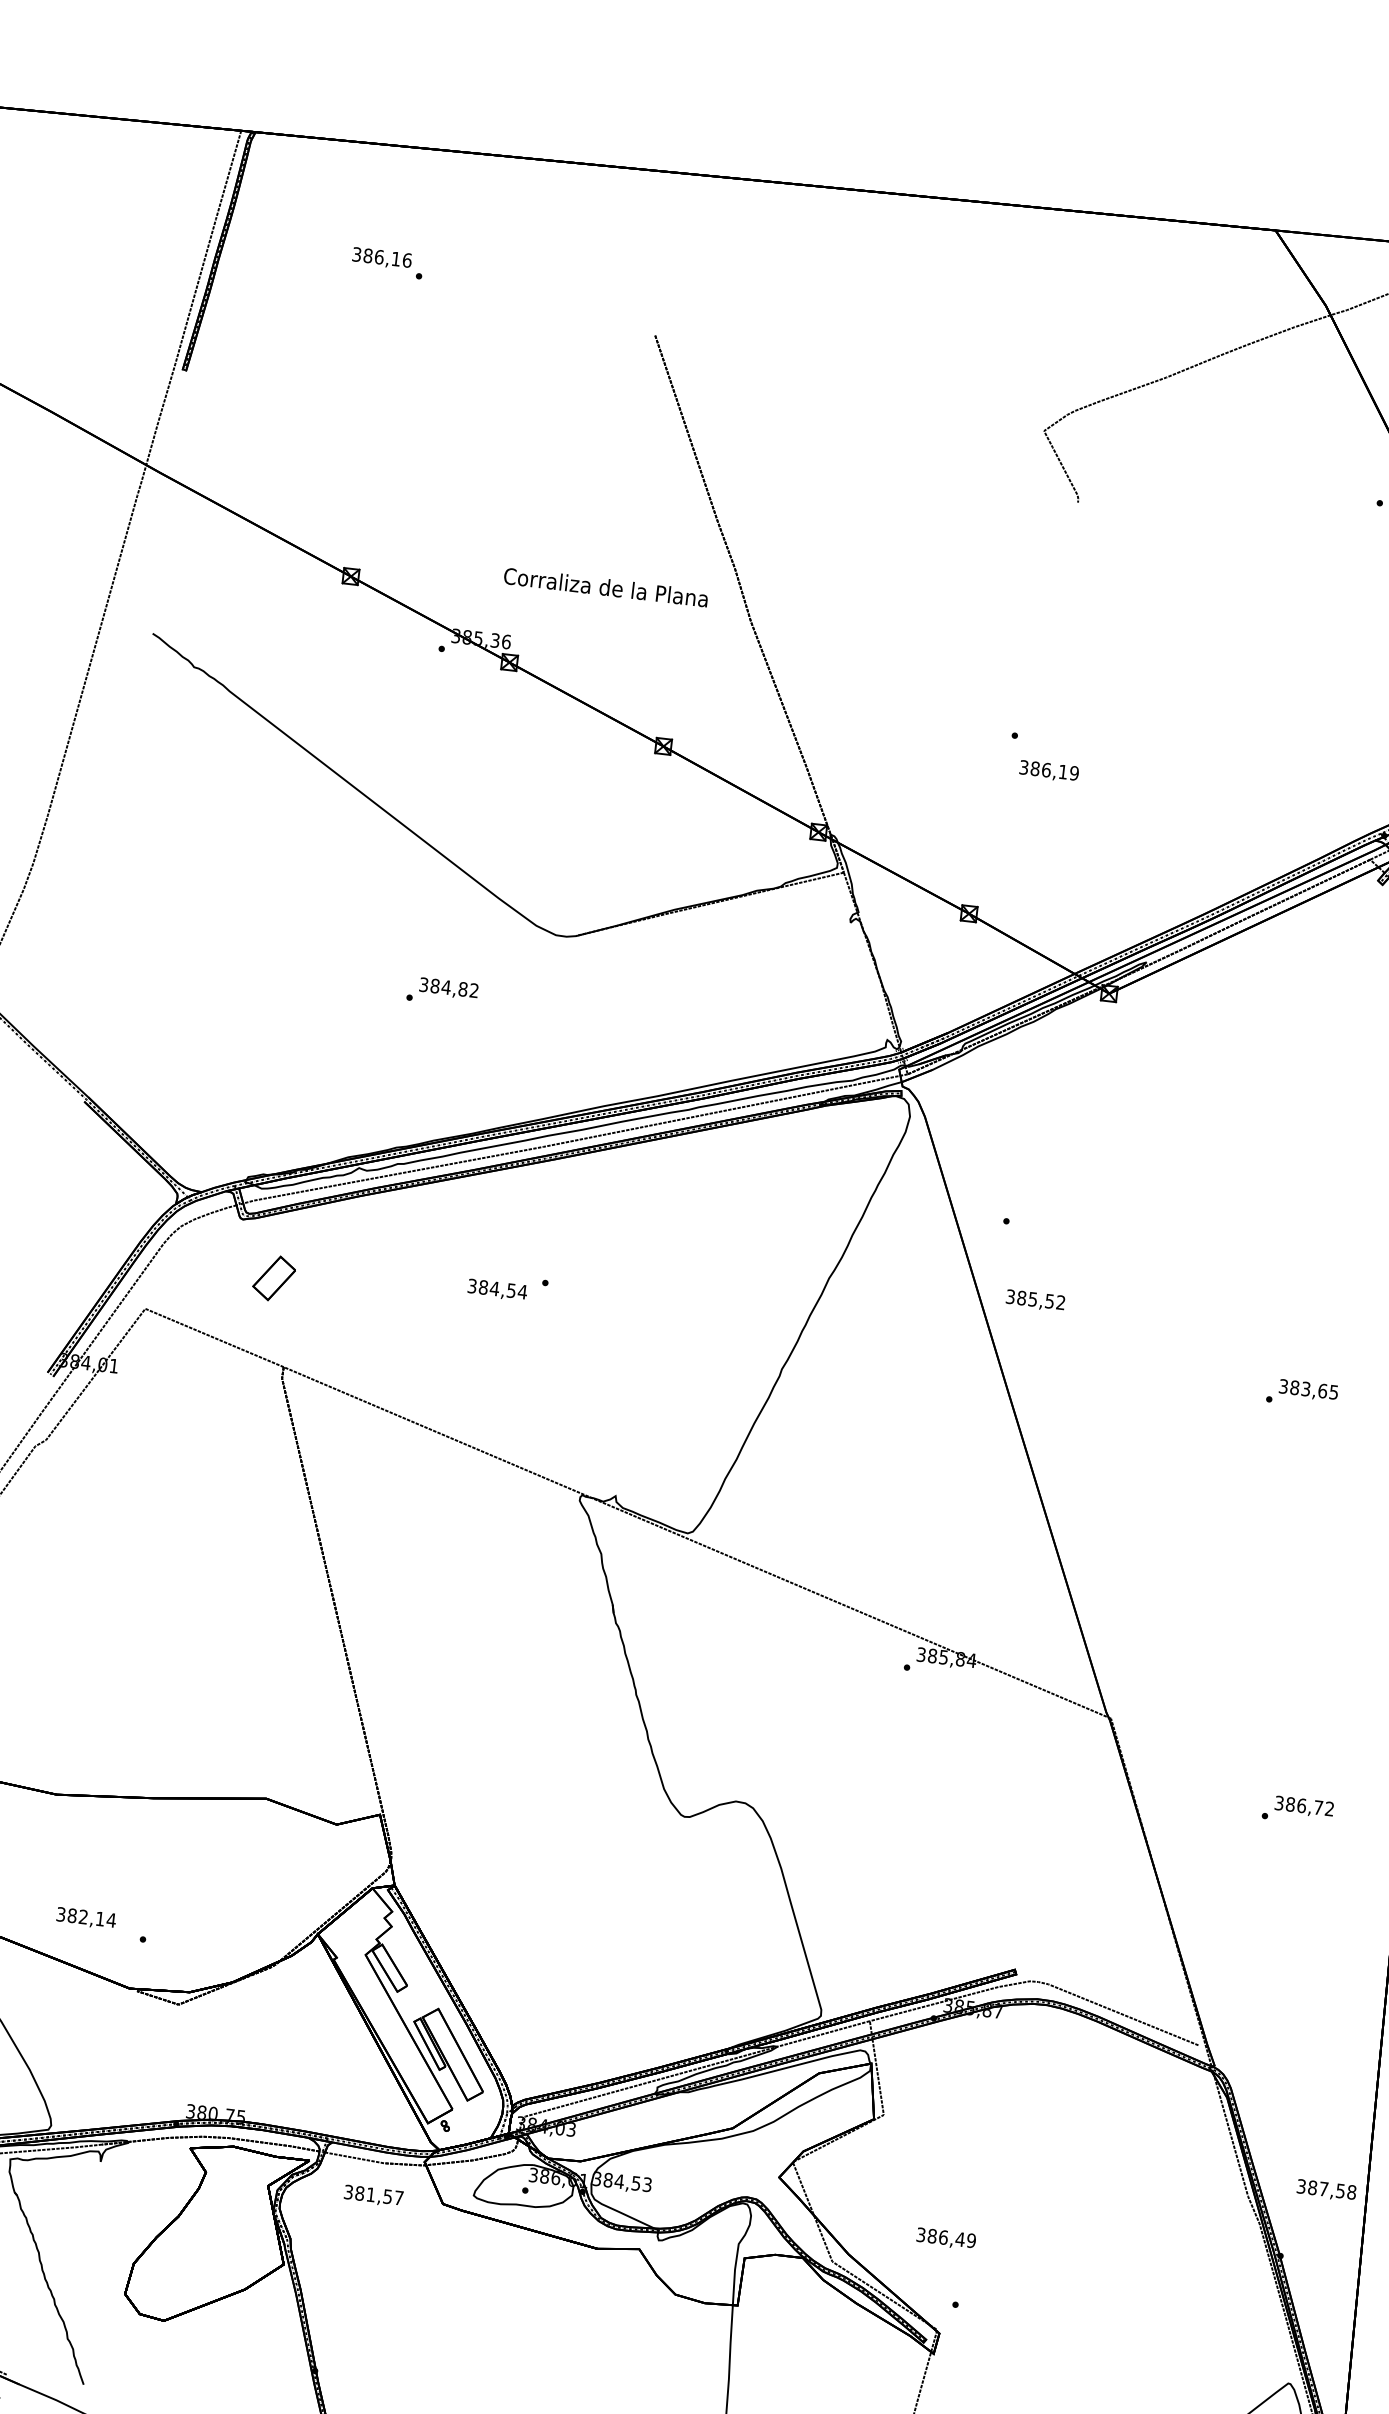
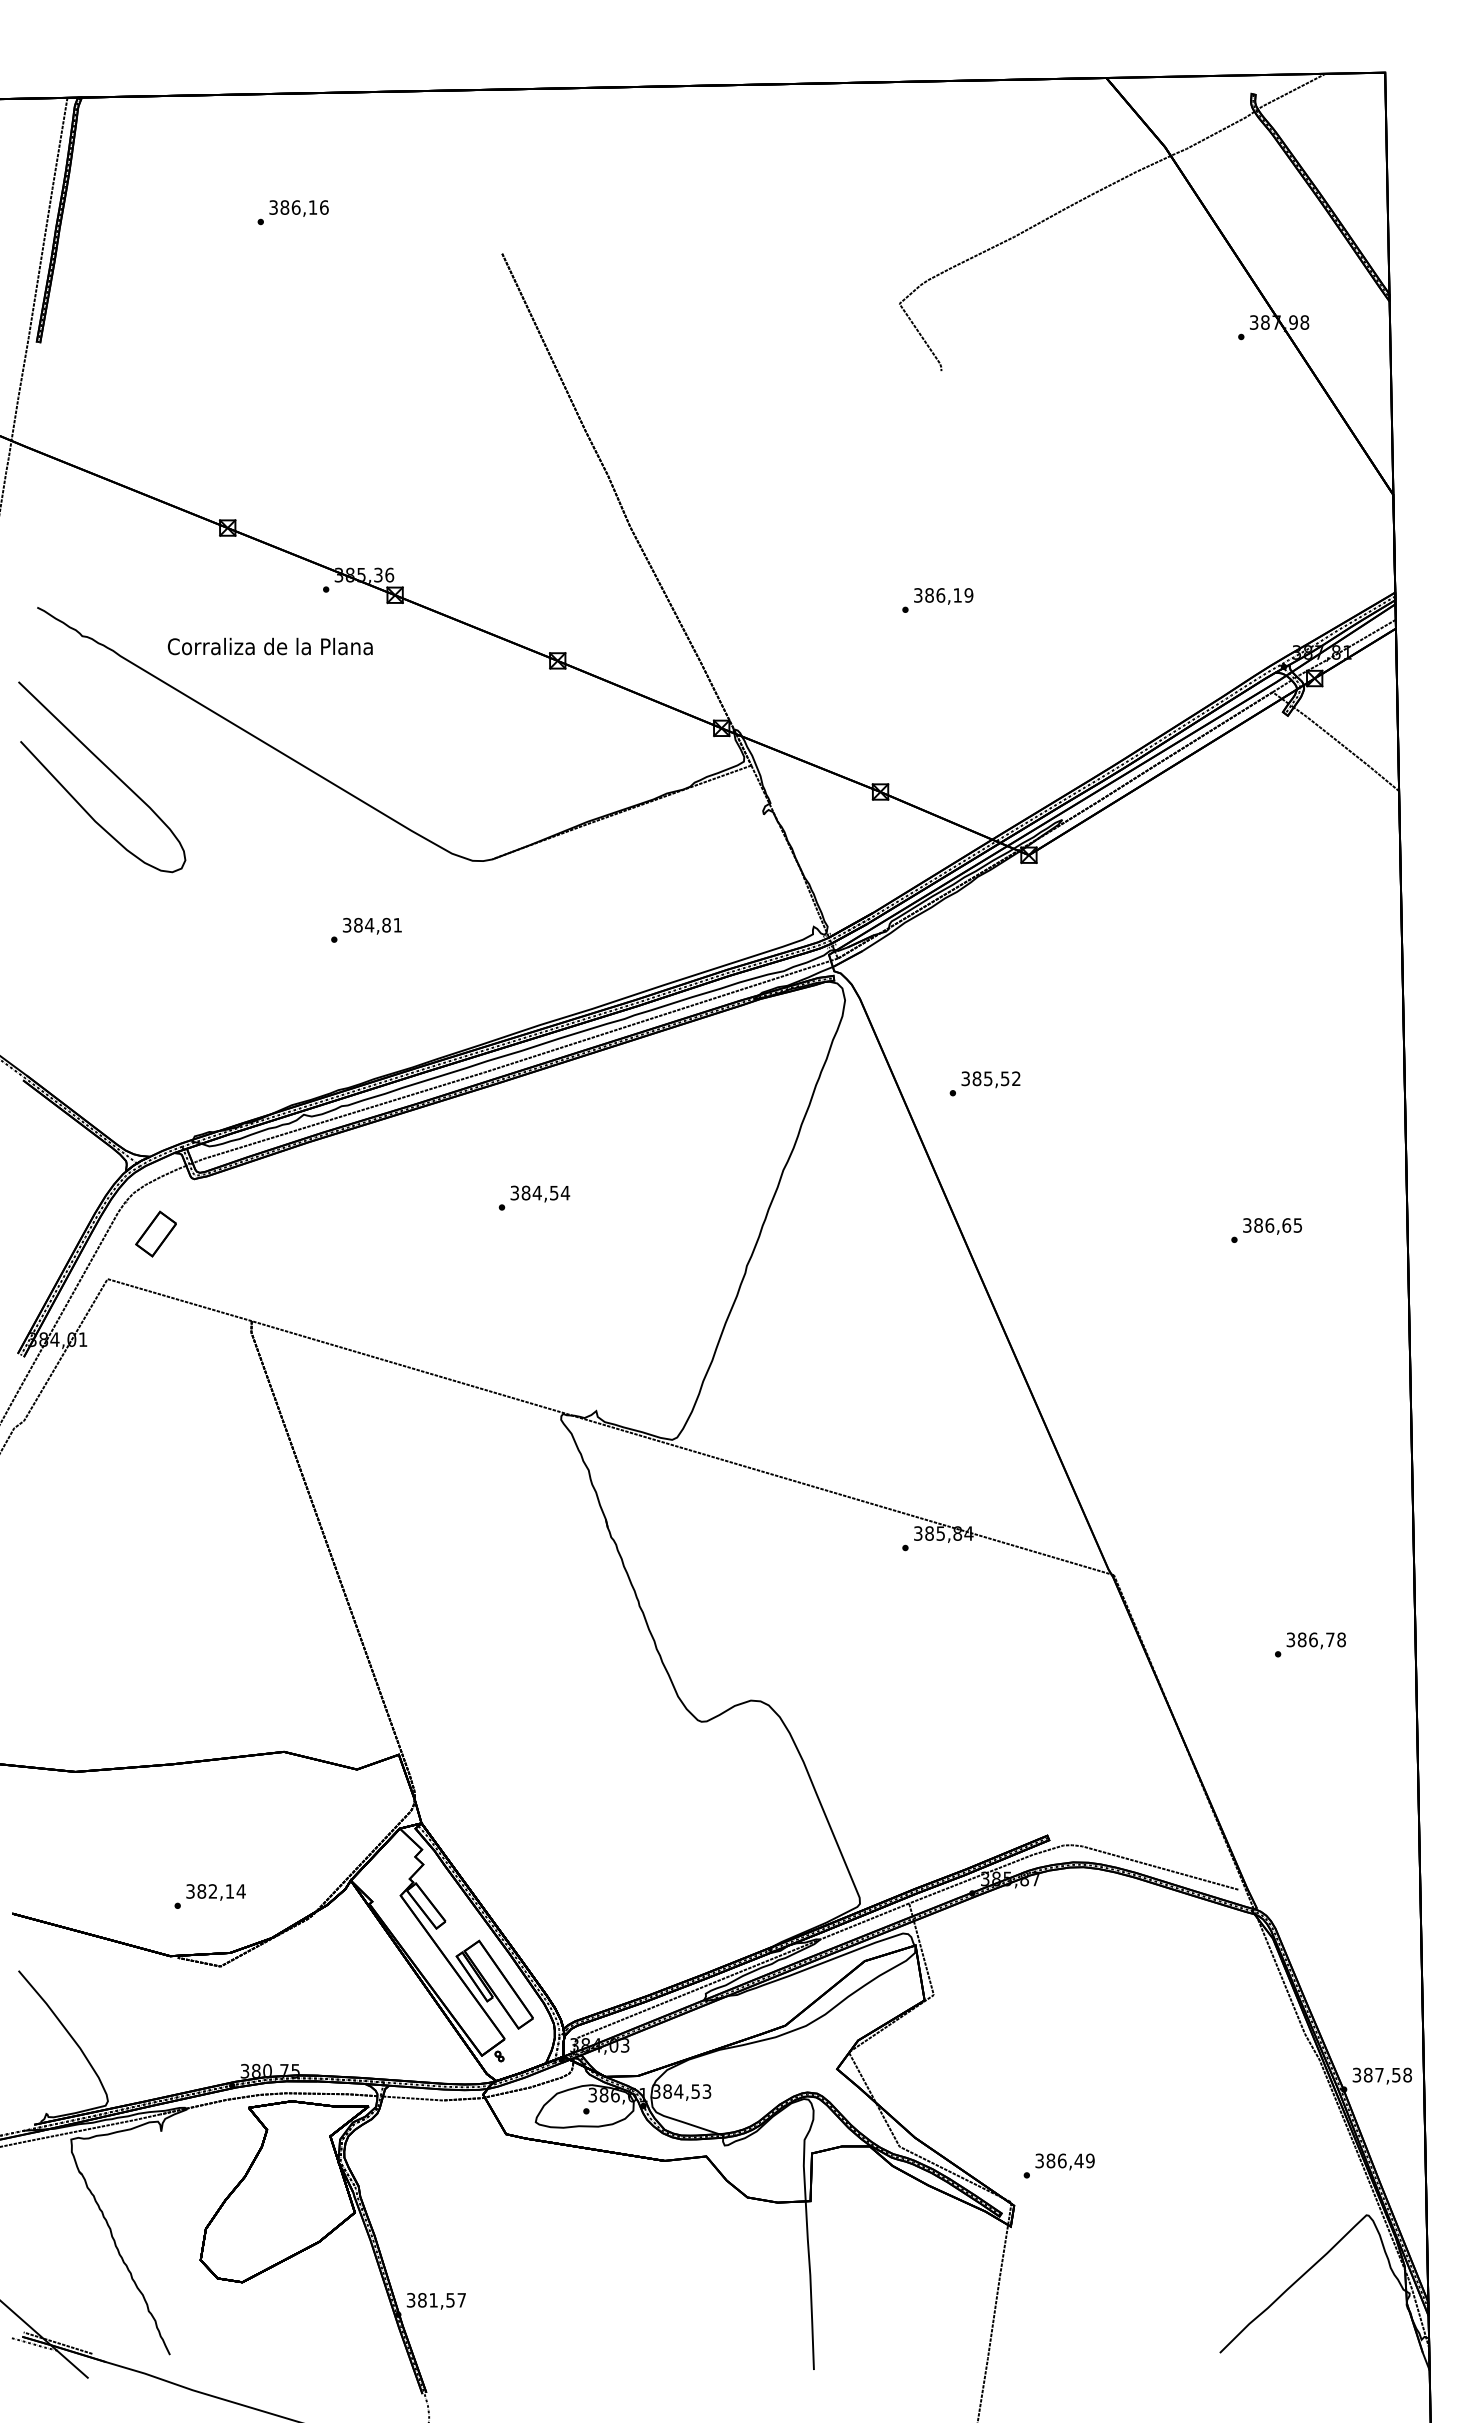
text: (381, 258) -> (298, 208), moved
text: (605, 587) -> (269, 646), moved
text: (1049, 771) -> (943, 596), moved
curve: (205, 803) -> (109, 770), added
text: (474, 989) -> (397, 924), 384,82 -> 384,81
part: (273, 1277) -> (155, 1233), moved
text: (497, 1289) -> (540, 1193), moved
text: (1035, 1300) -> (990, 1079), moved
text: (1305, 1389) -> (1269, 1225), 383,65 -> 386,65
text: (1329, 1808) -> (1341, 1639), 386,72 -> 386,78
text: (85, 1918) -> (215, 1892), moved
text: (1325, 2189) -> (1381, 2075), moved
text: (372, 2196) -> (435, 2301), moved
text: (945, 2238) -> (1064, 2161), moved

